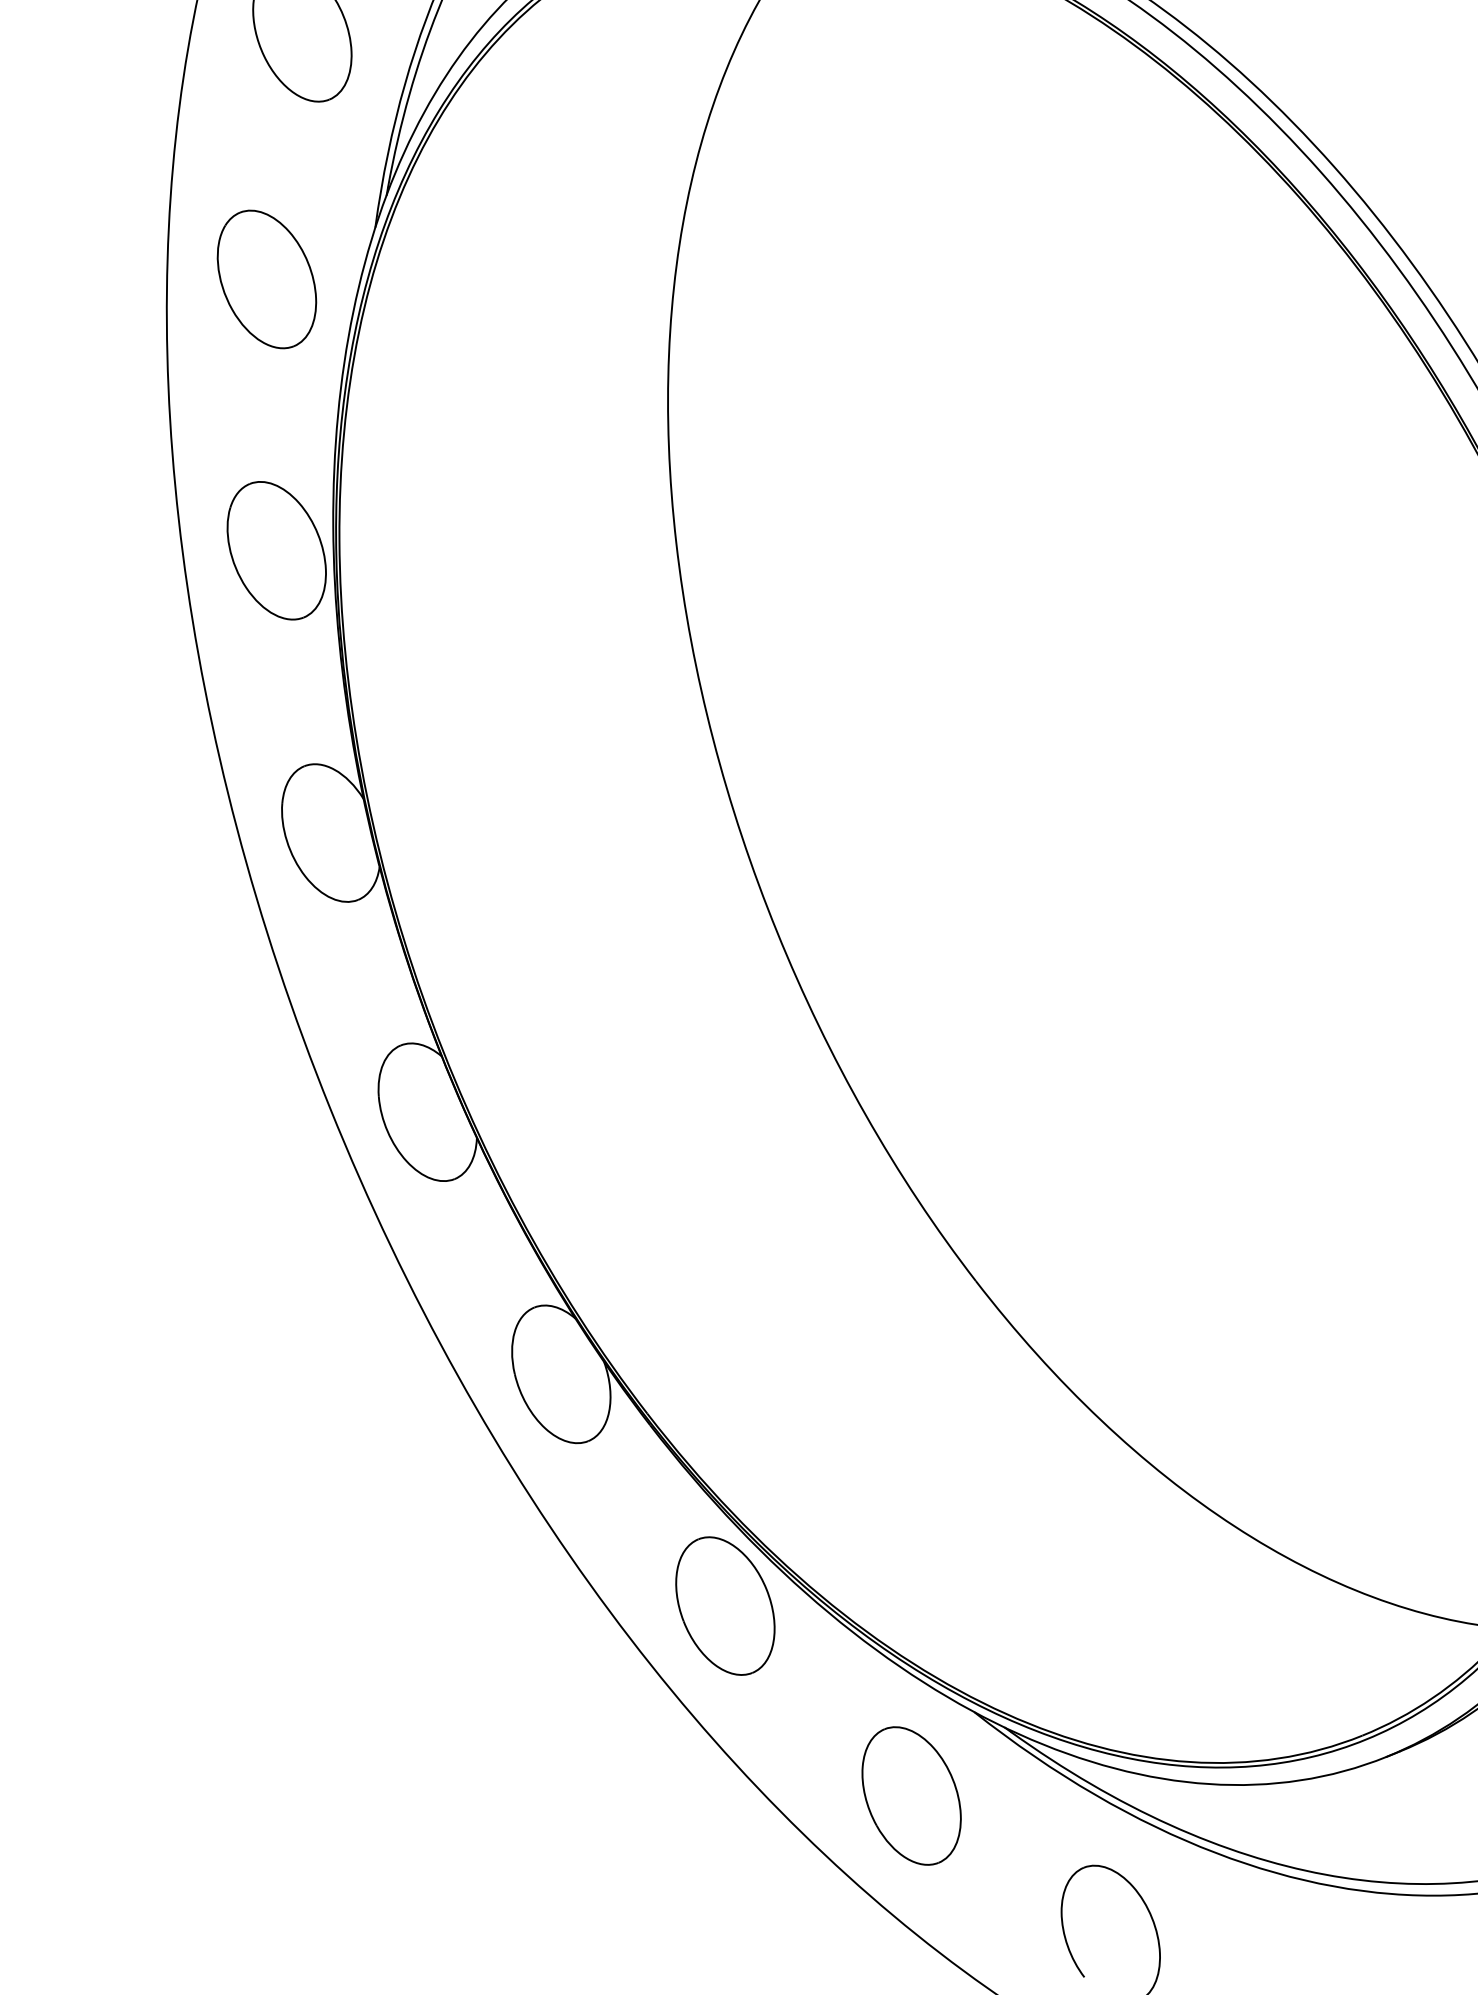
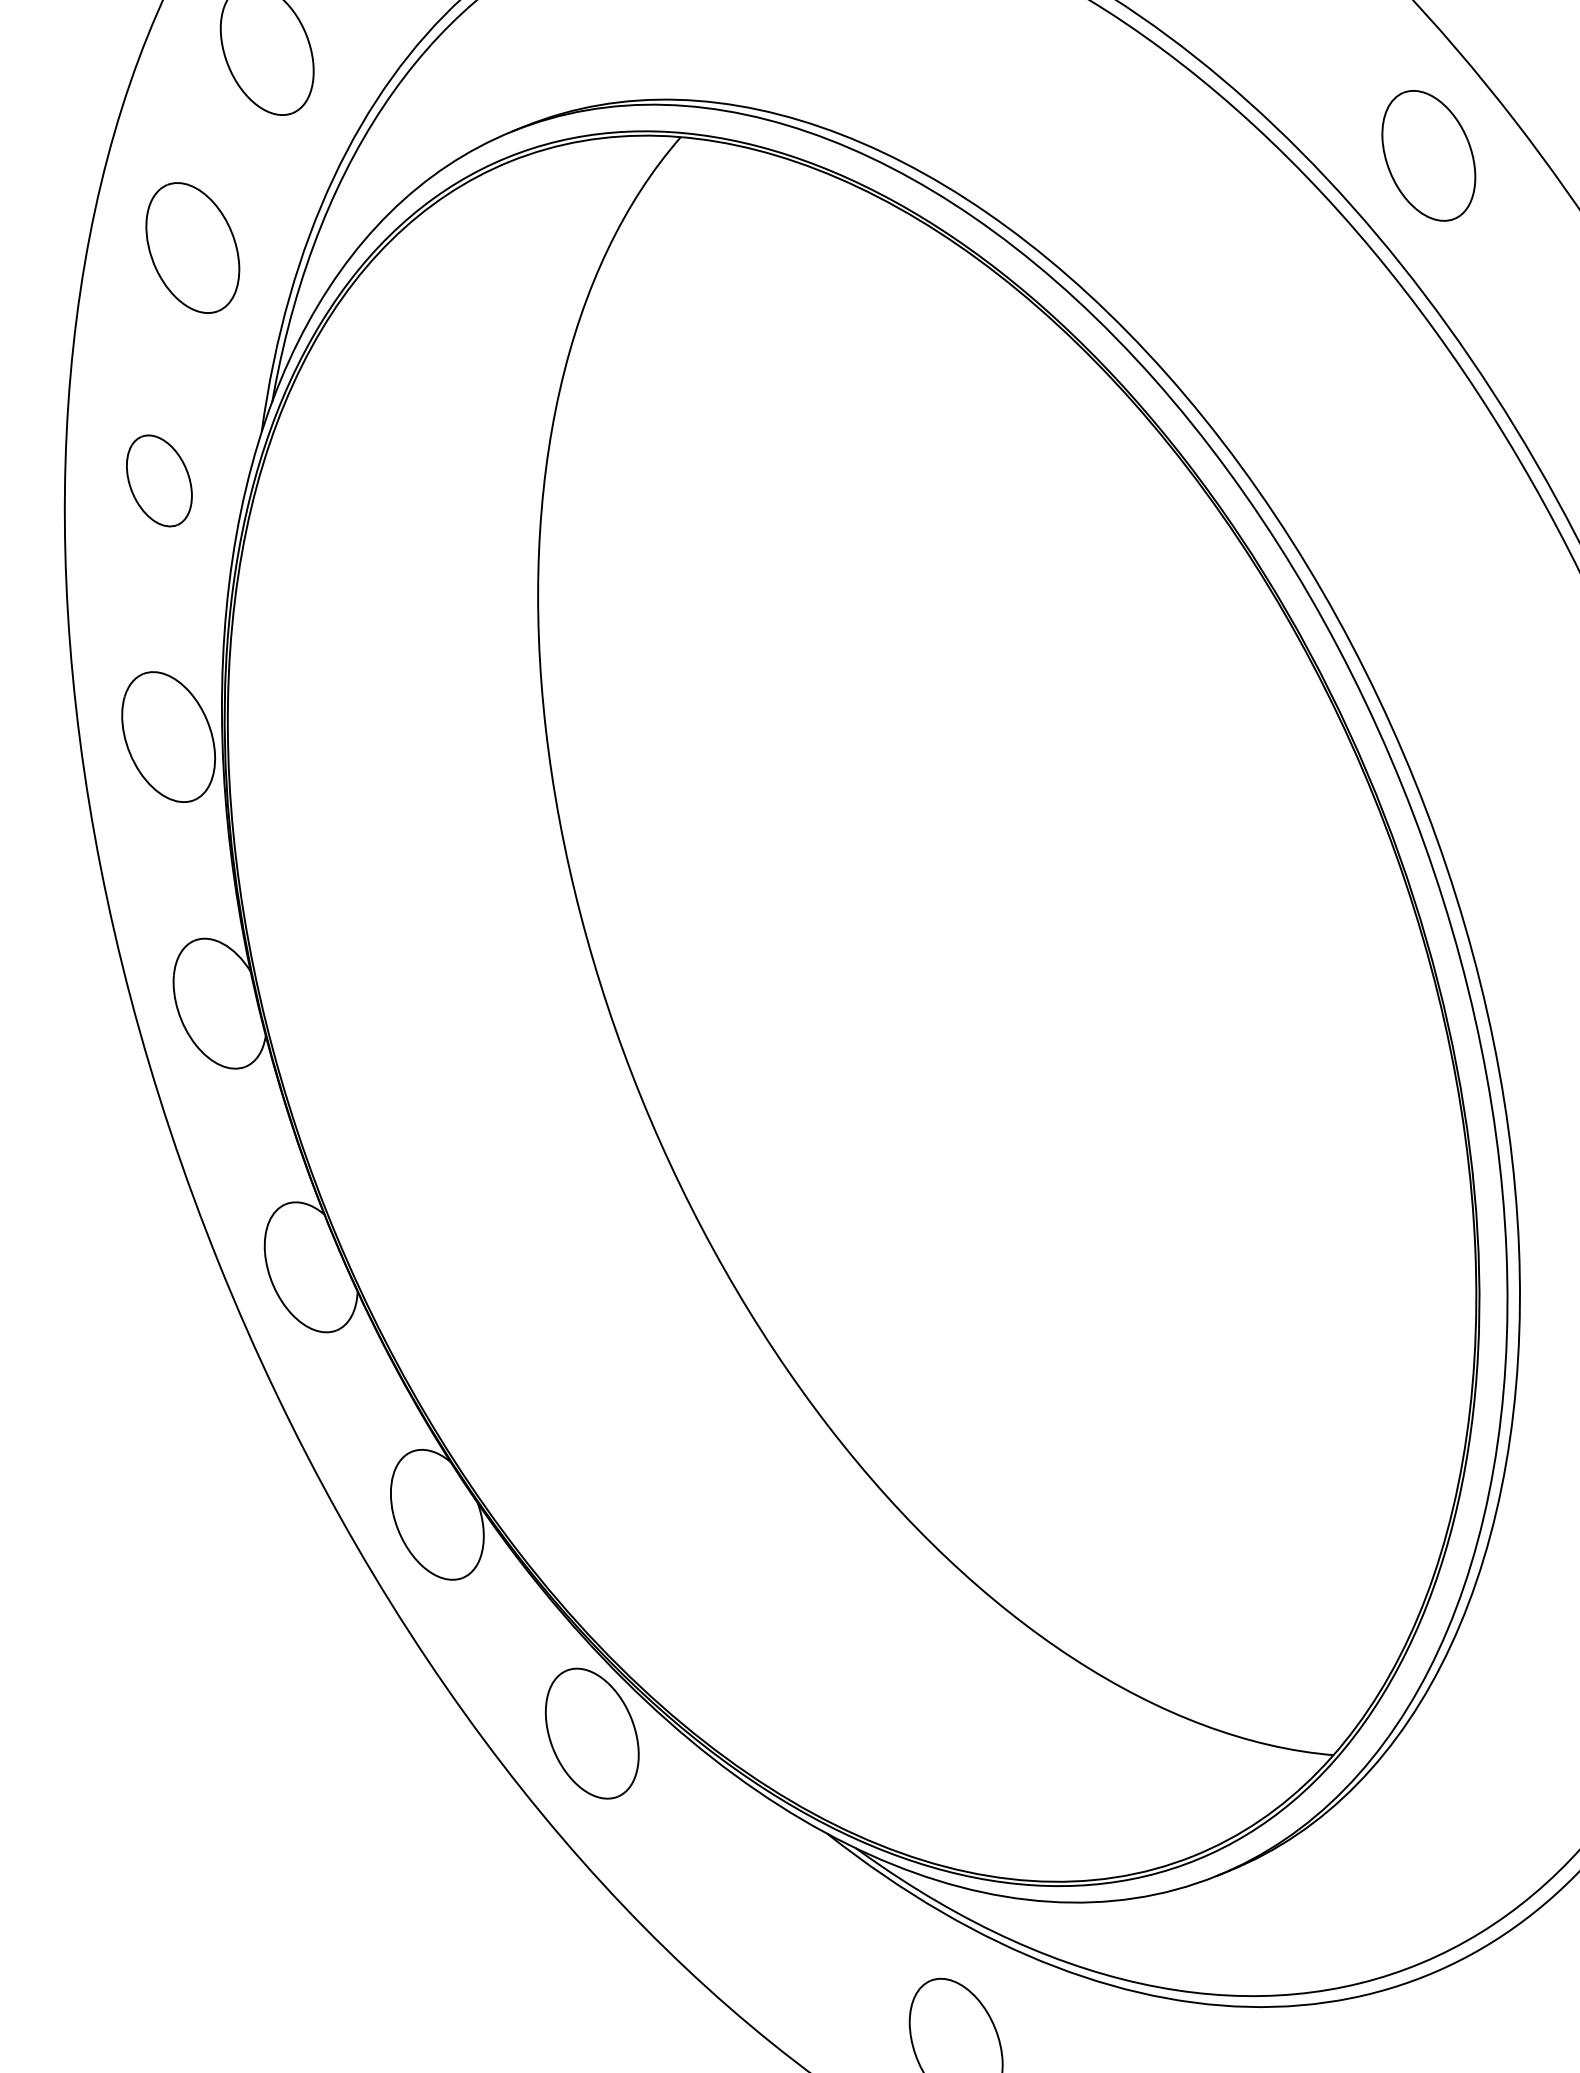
part: (267, 279) -> (159, 480), size x0.7
part: (910, 1795) -> (767, 1912), removed

